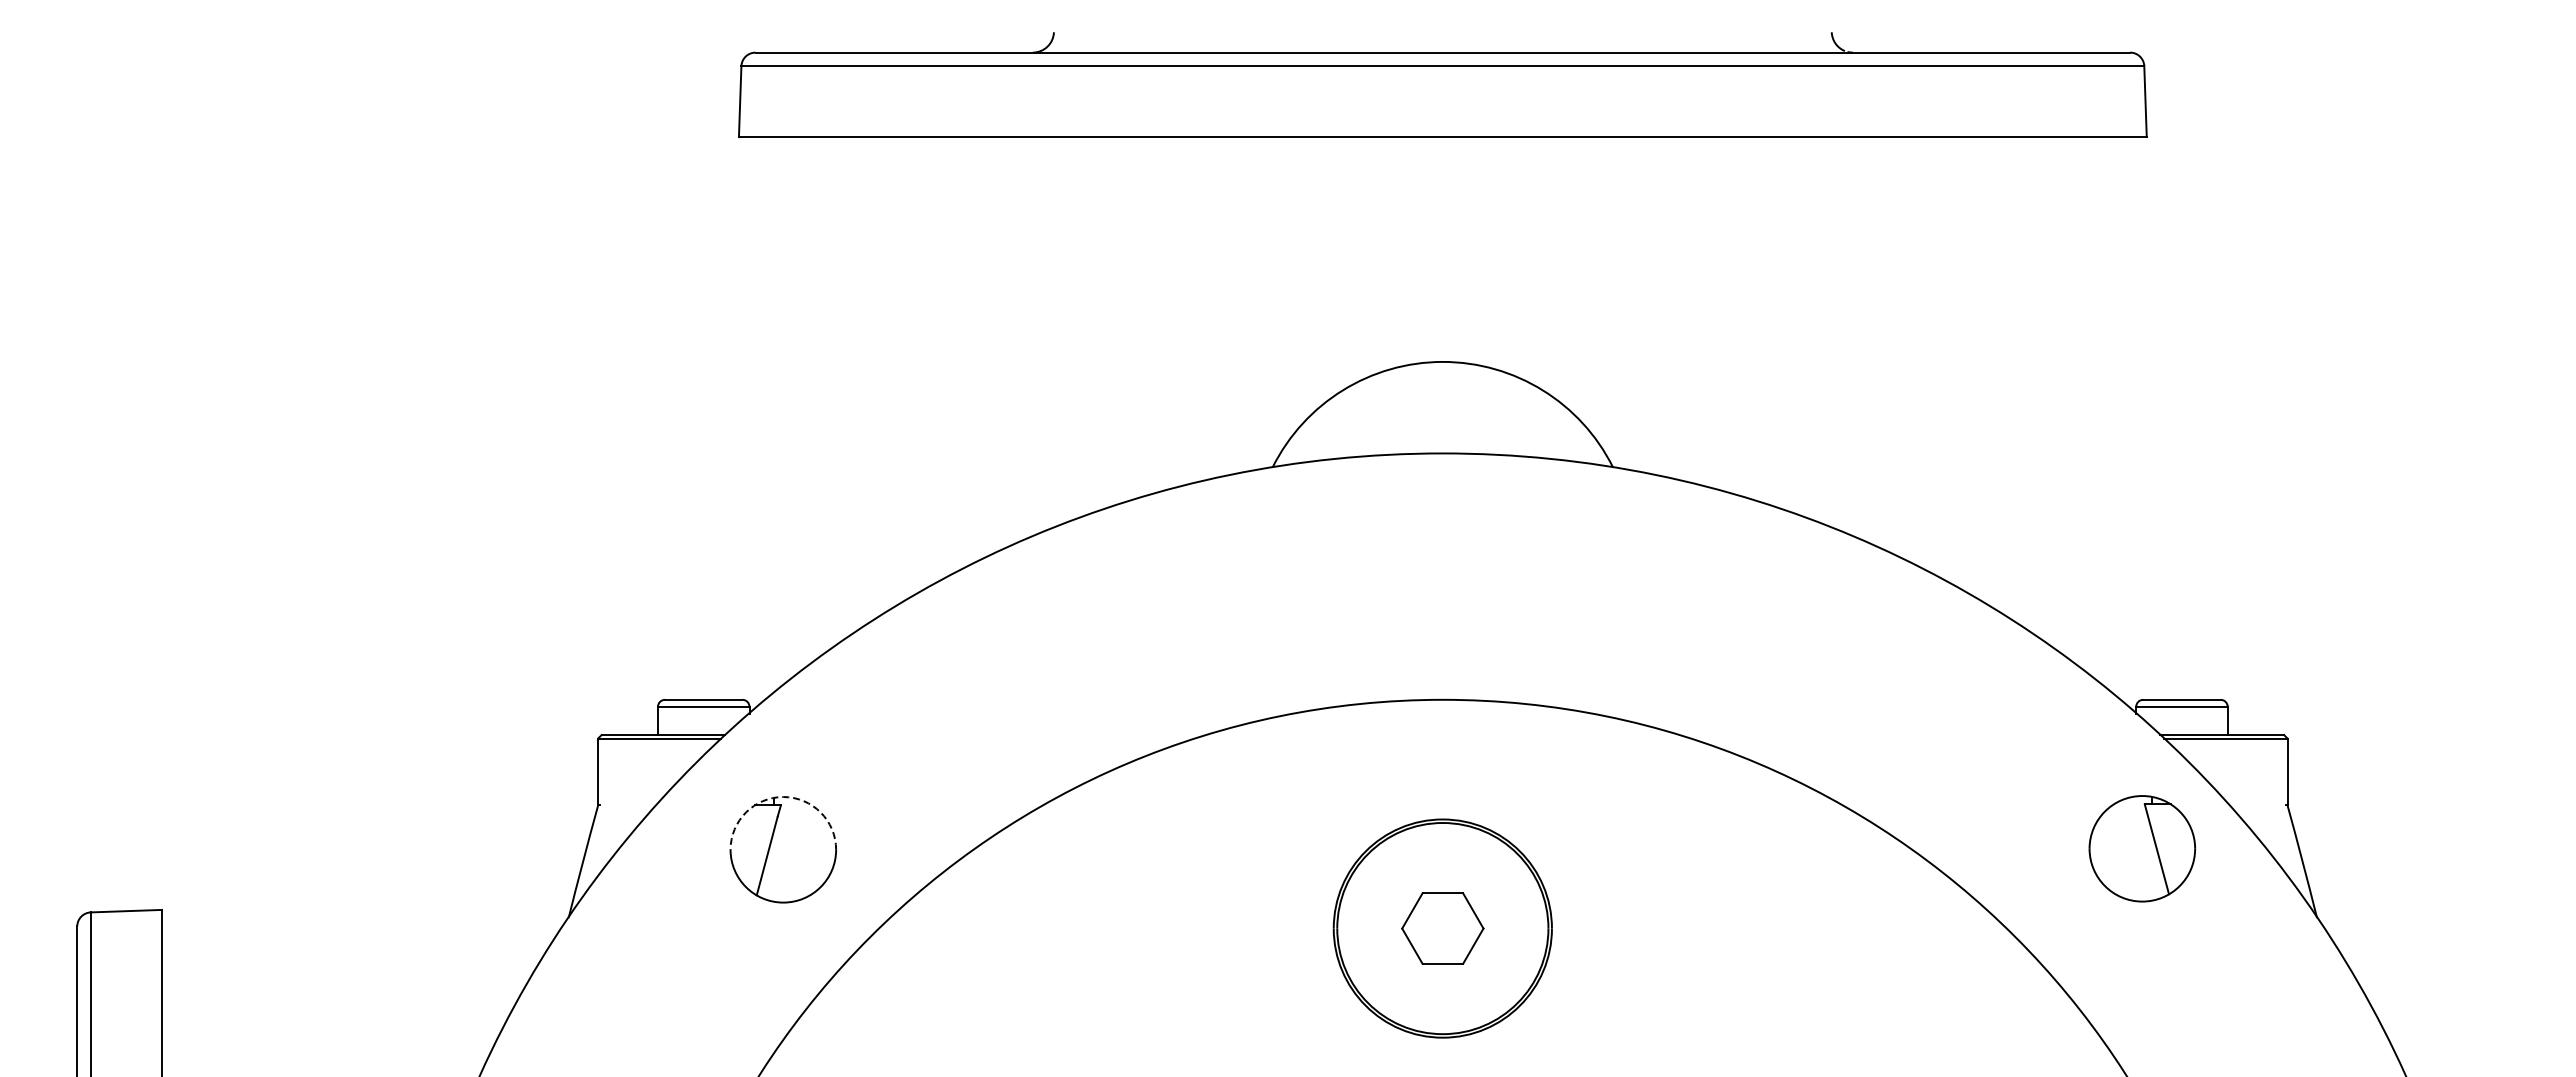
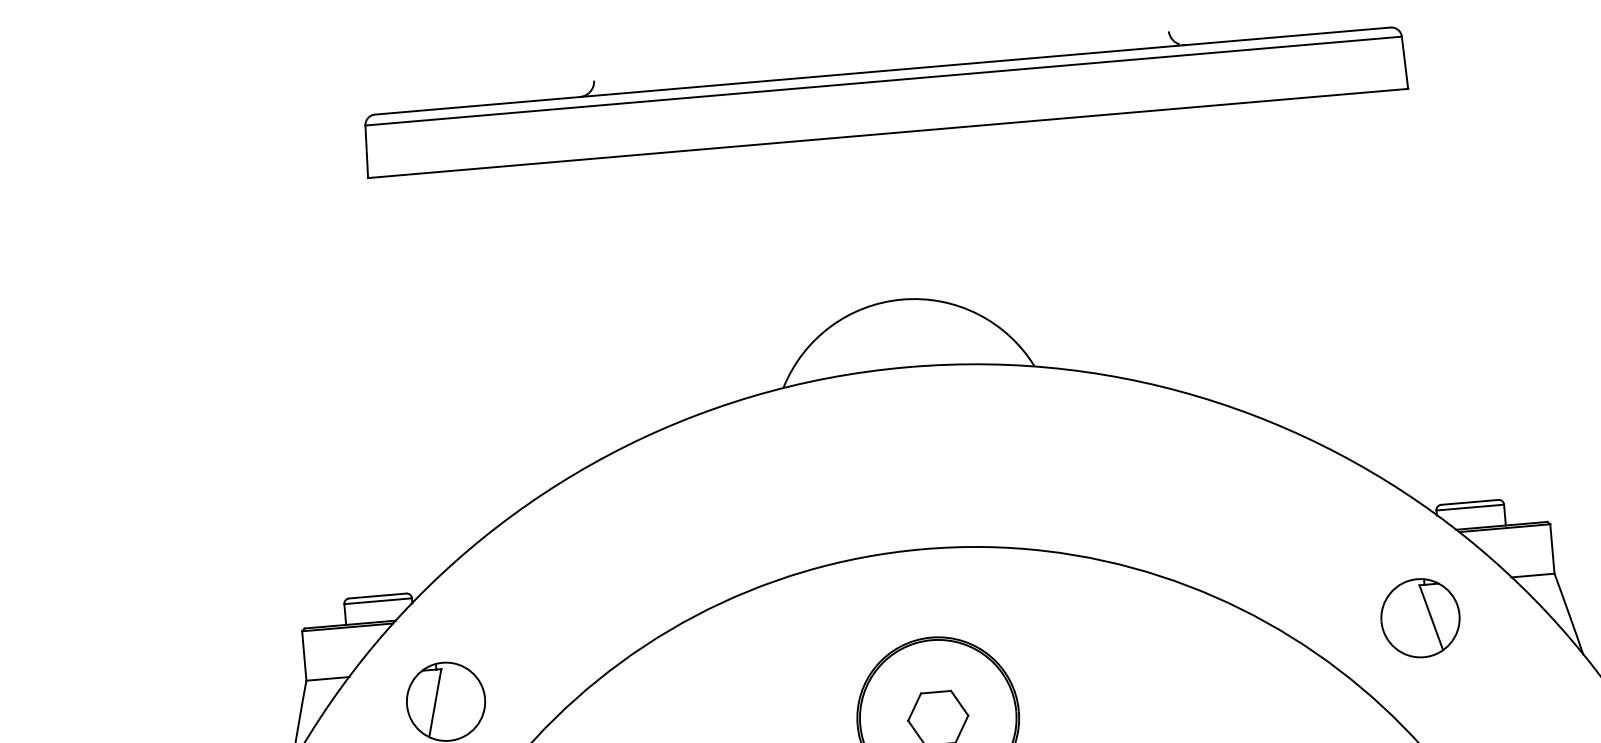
arc: (783, 797) -> (442, 663), dashed -> solid
line: (629, 805) -> (329, 678), added
line: (2255, 805) -> (1530, 575), added
part: (2141, 848) -> (1419, 618), moved

